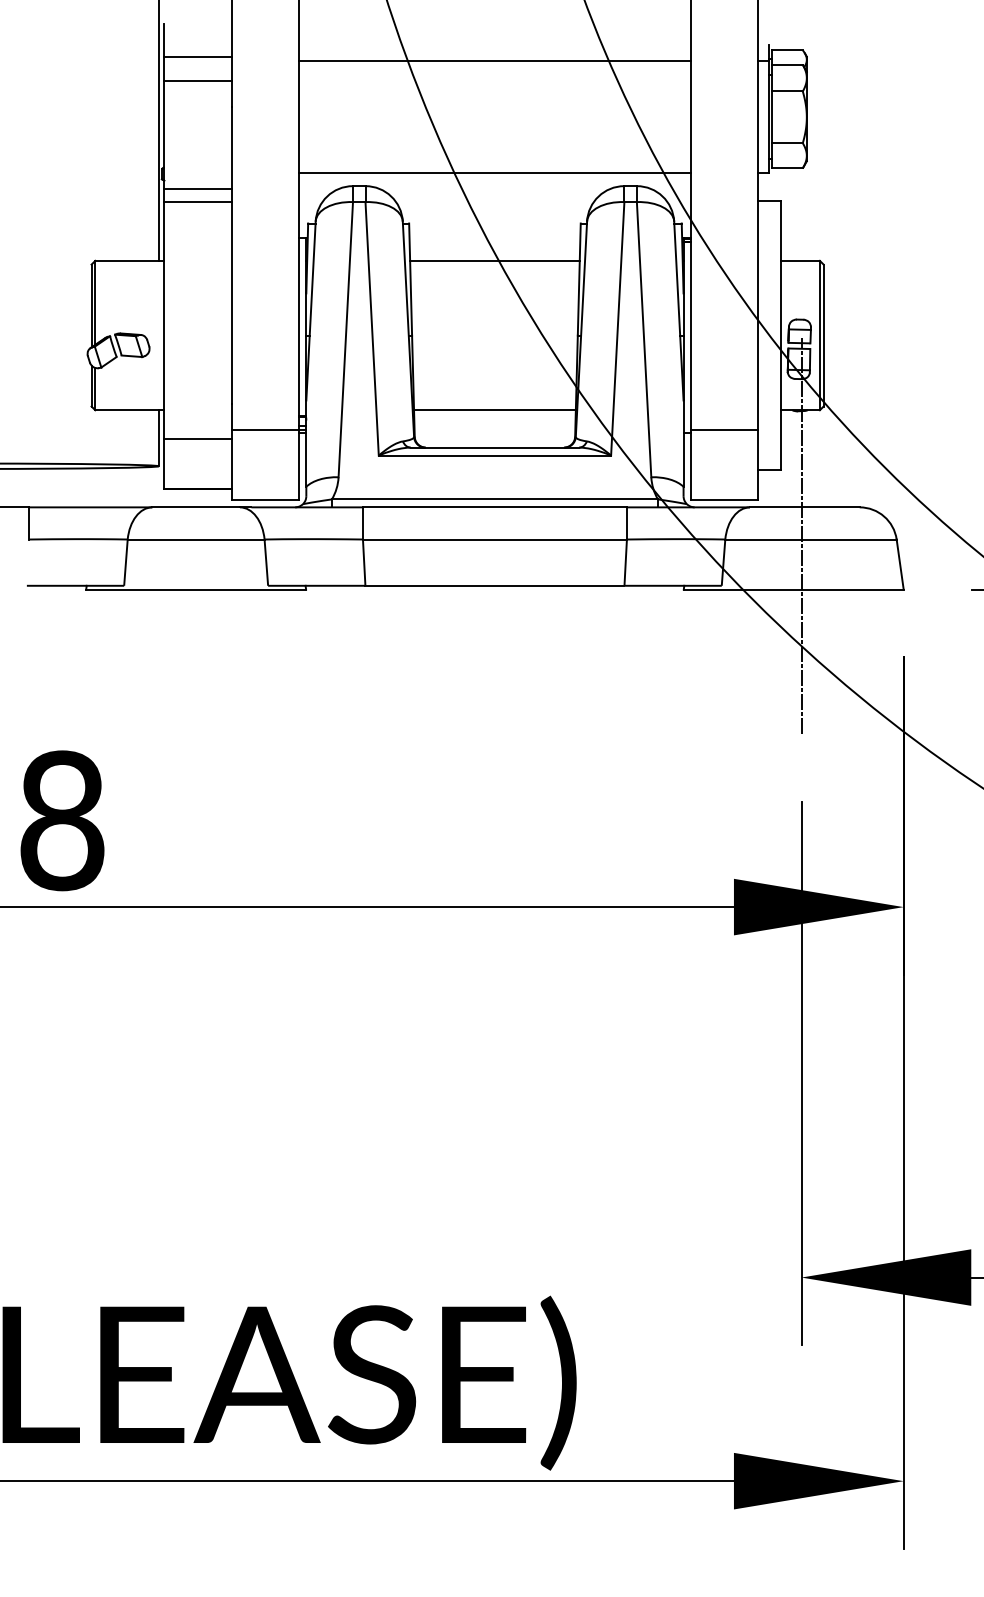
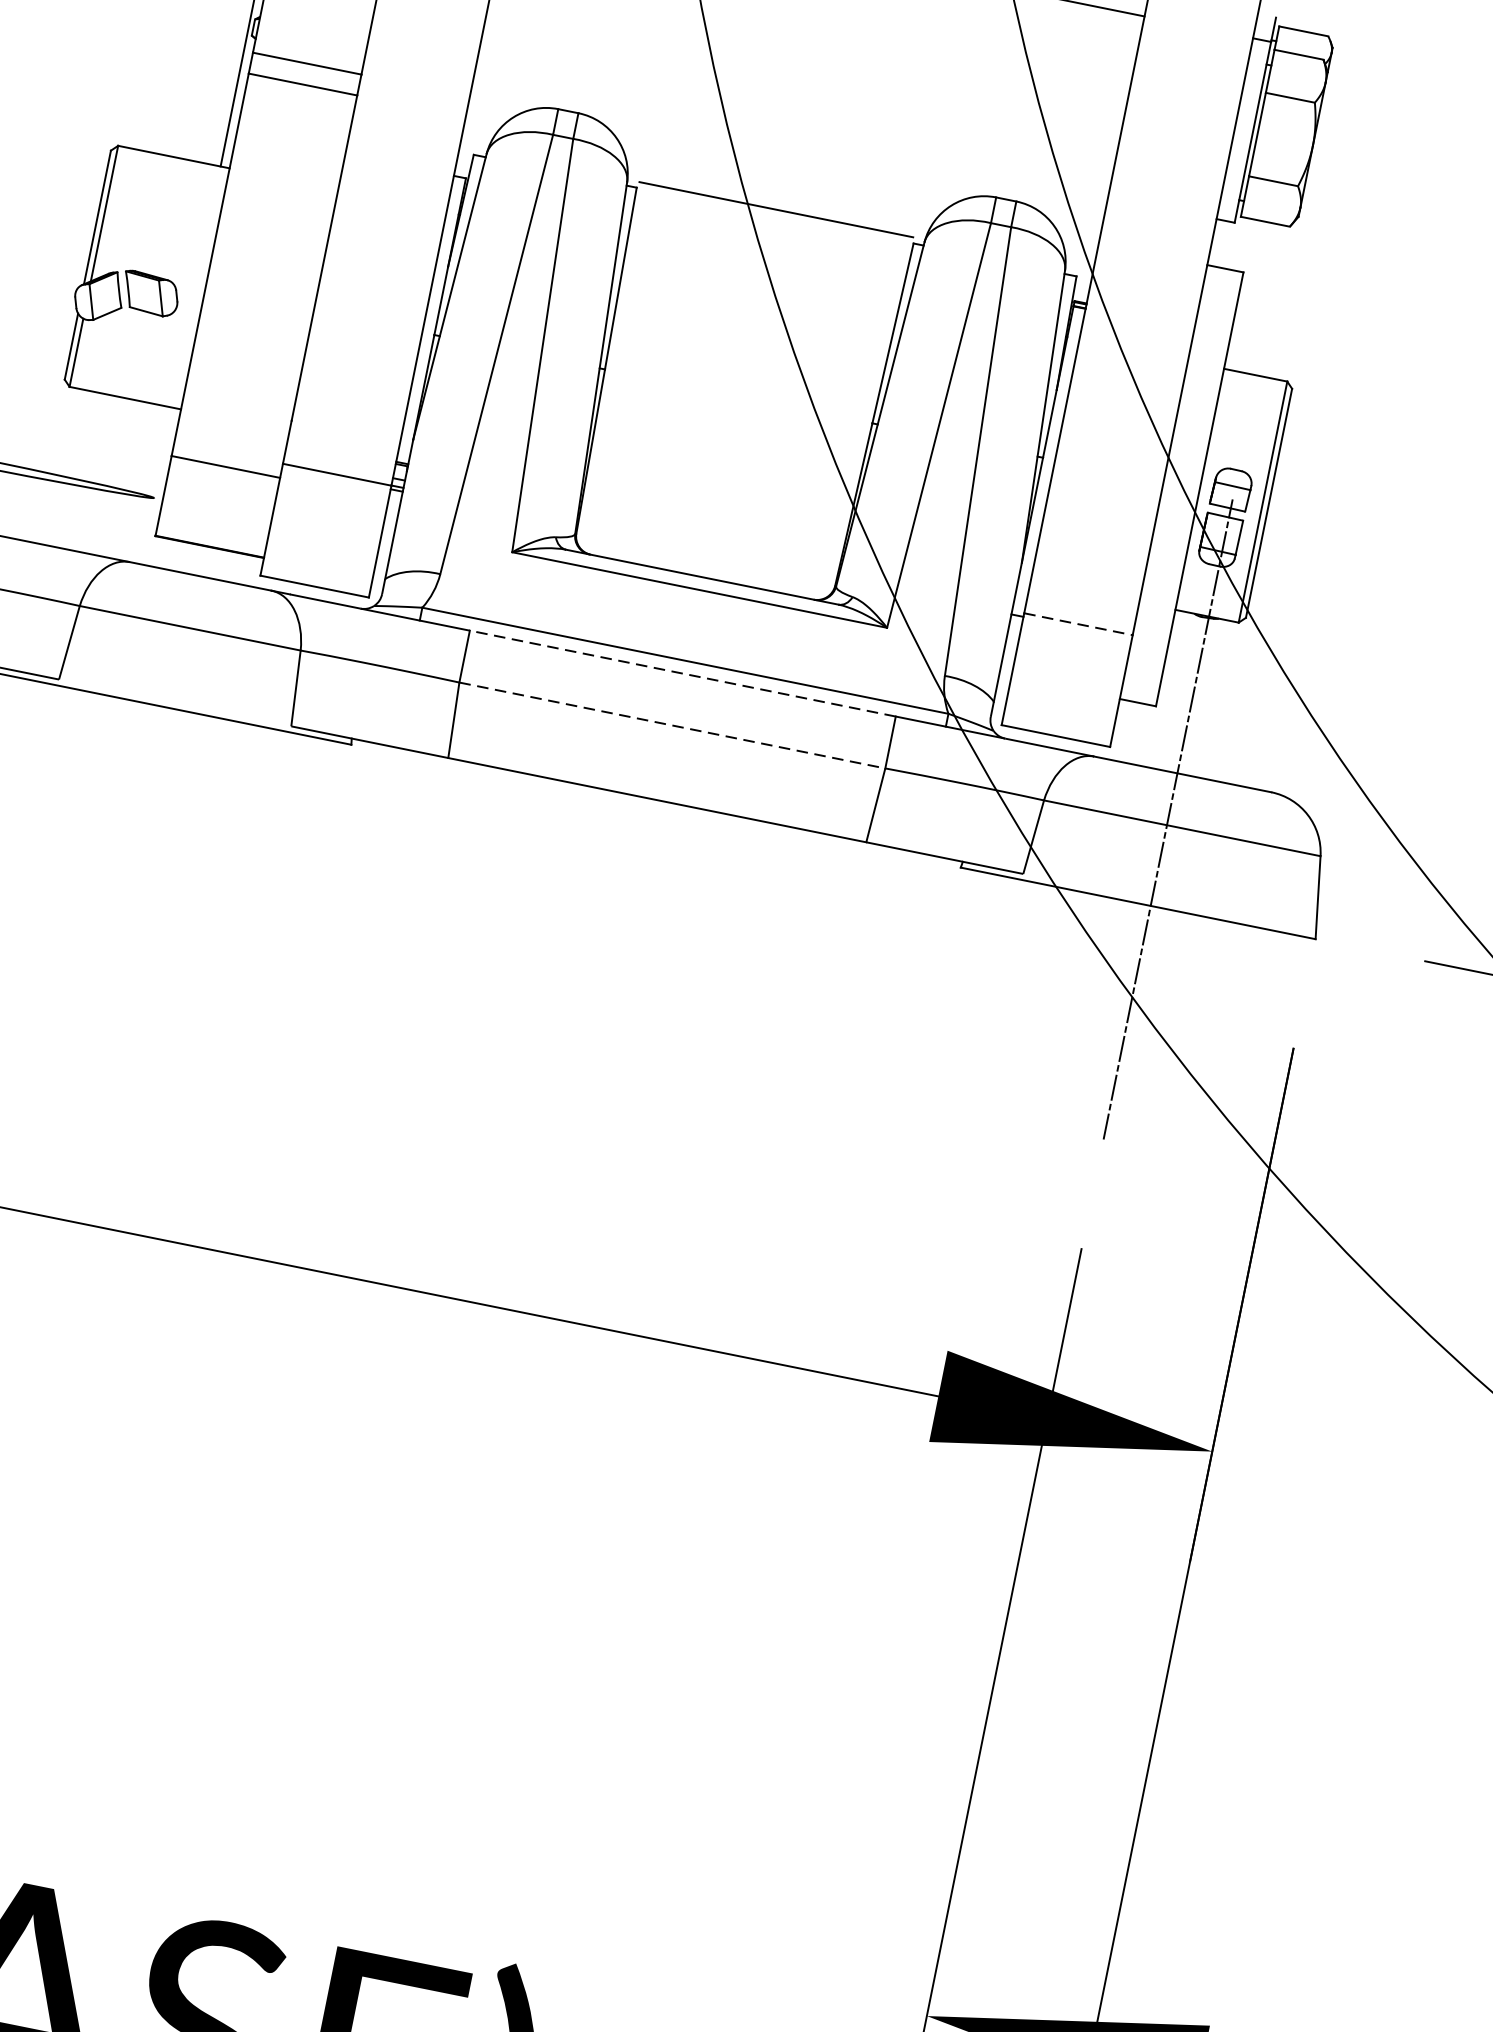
line: (494, 172) -> (791, 133), removed
line: (494, 260) -> (775, 208), moved
line: (494, 410) -> (713, 517), removed
line: (724, 430) -> (1078, 624), solid -> dashed
line: (158, 438) -> (162, 453), removed
line: (494, 507) -> (682, 673), solid -> dashed
line: (494, 539) -> (671, 725), solid -> dashed

